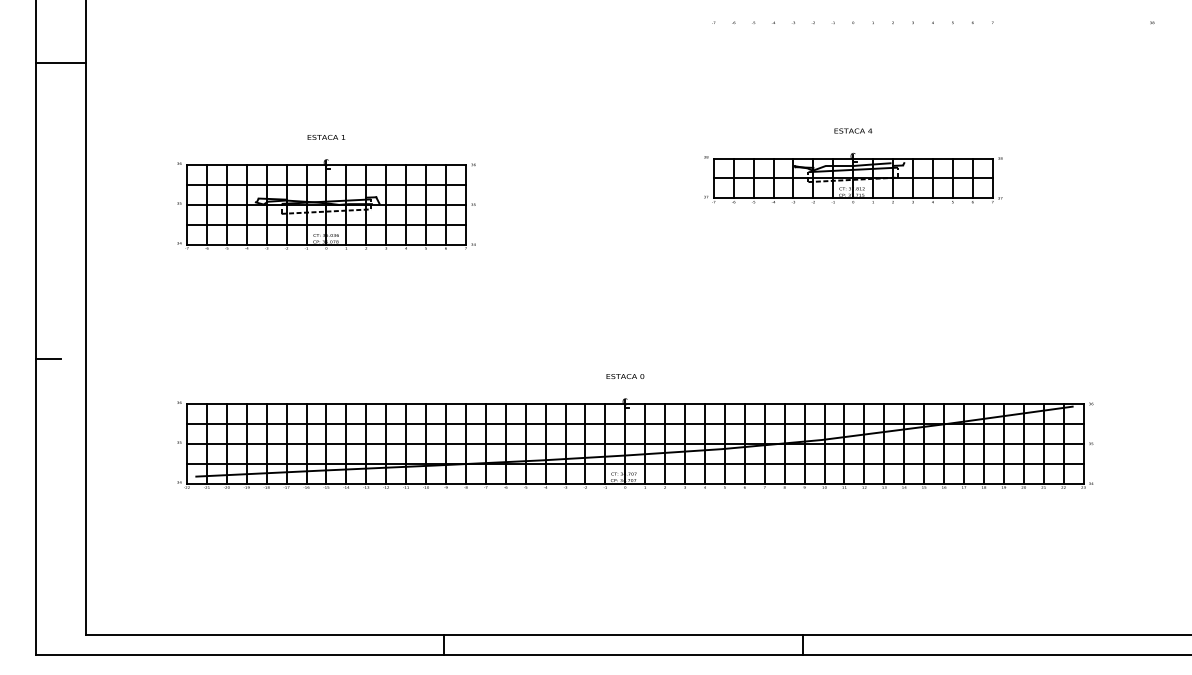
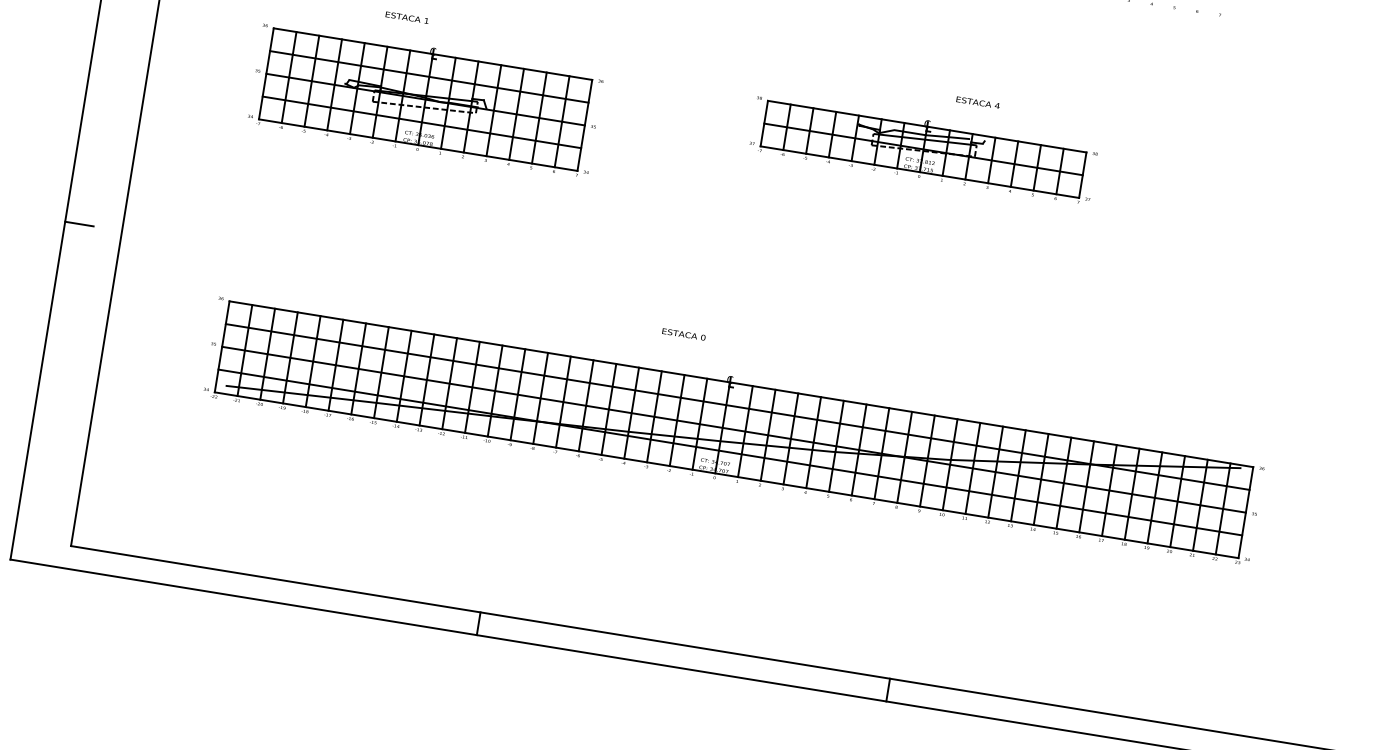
text: (853, 130) -> (978, 102), moved
text: (326, 137) -> (407, 17), moved
part: (853, 177) -> (923, 148), moved
text: (625, 376) -> (684, 334), moved

